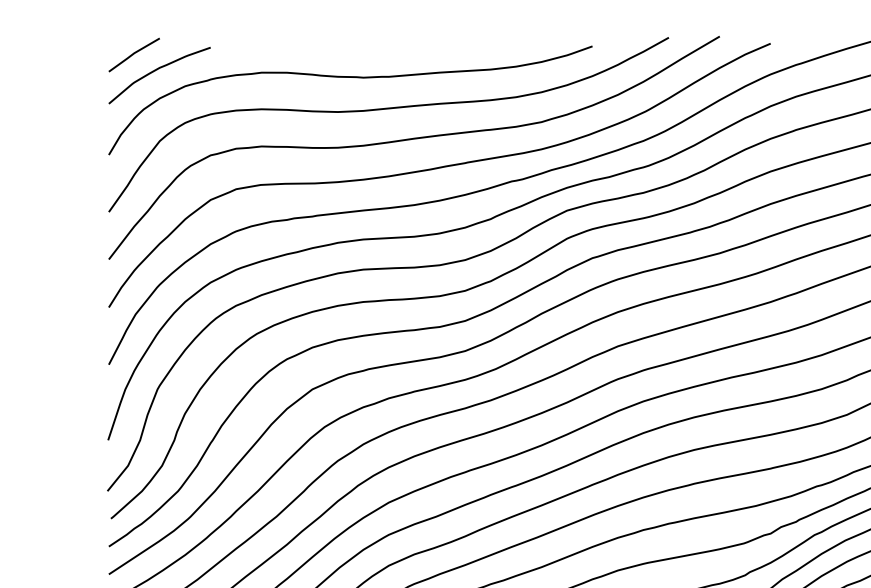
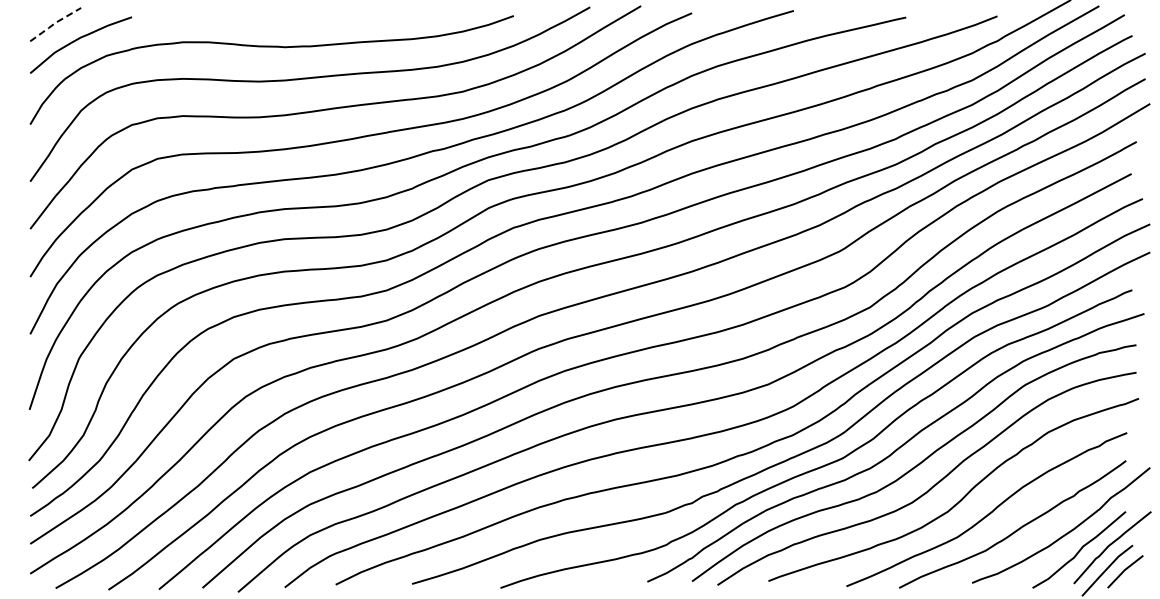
line: (133, 53) -> (54, 23), solid -> dashed

